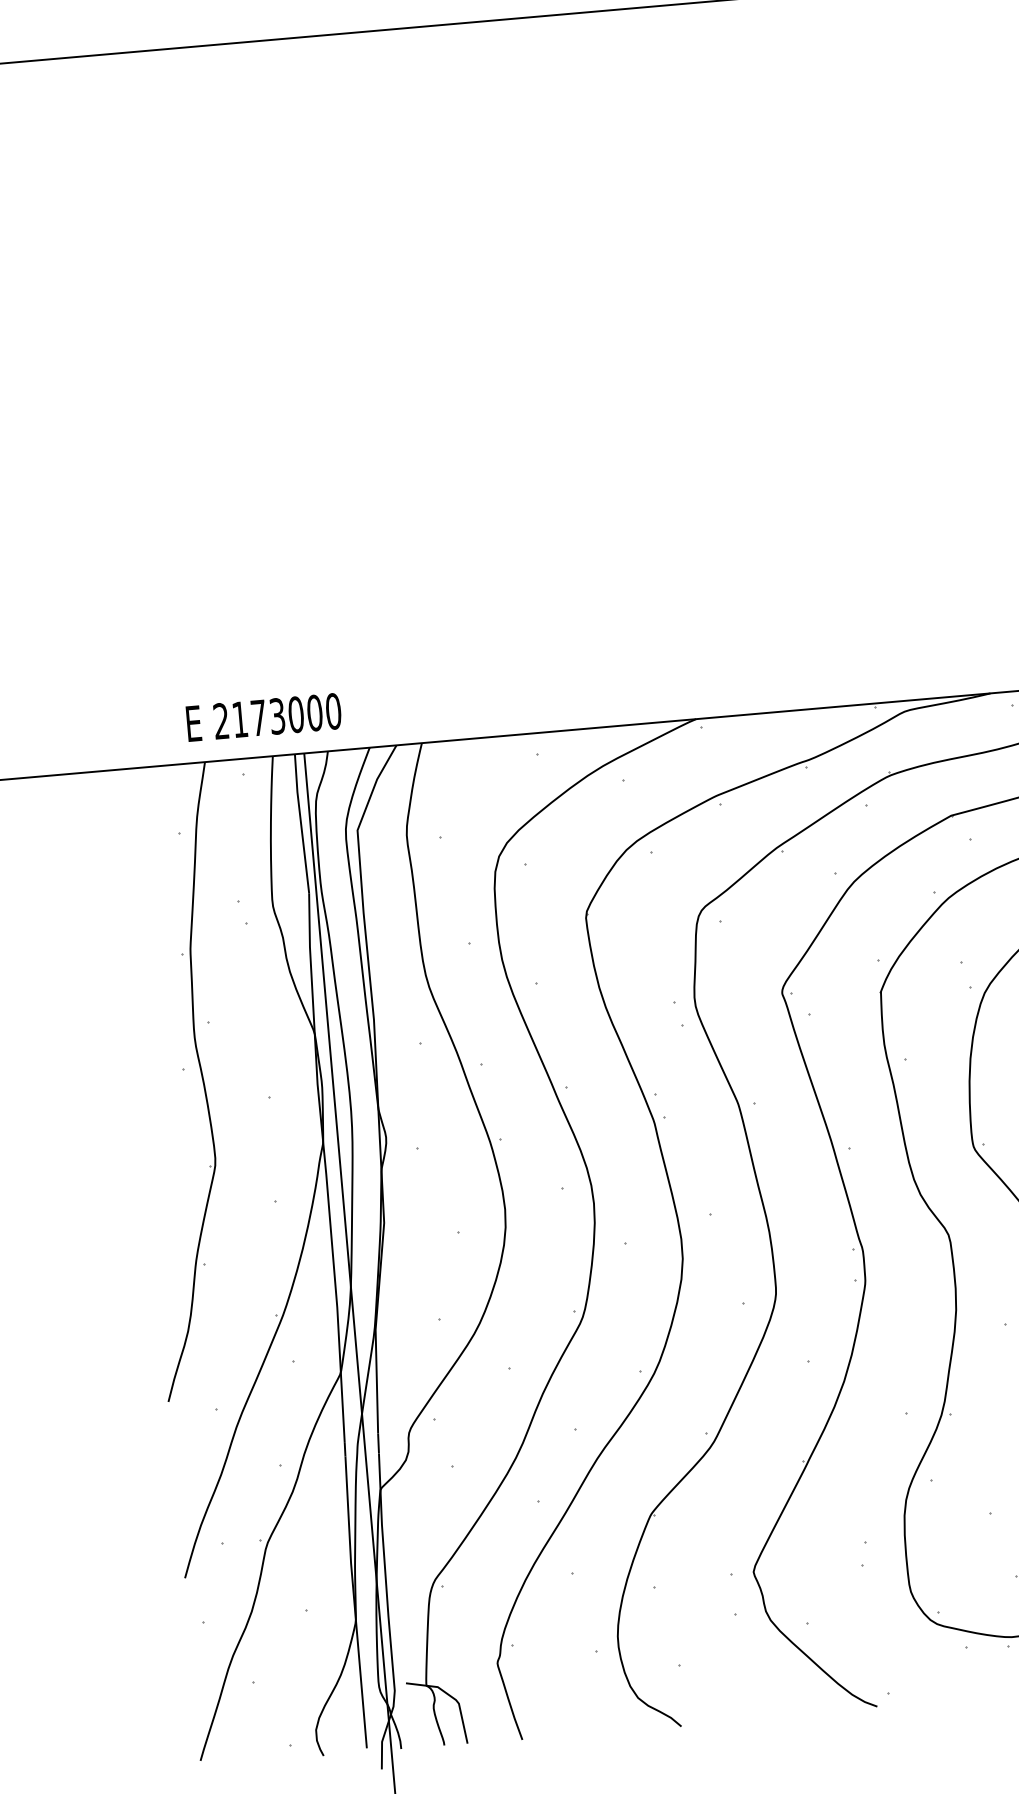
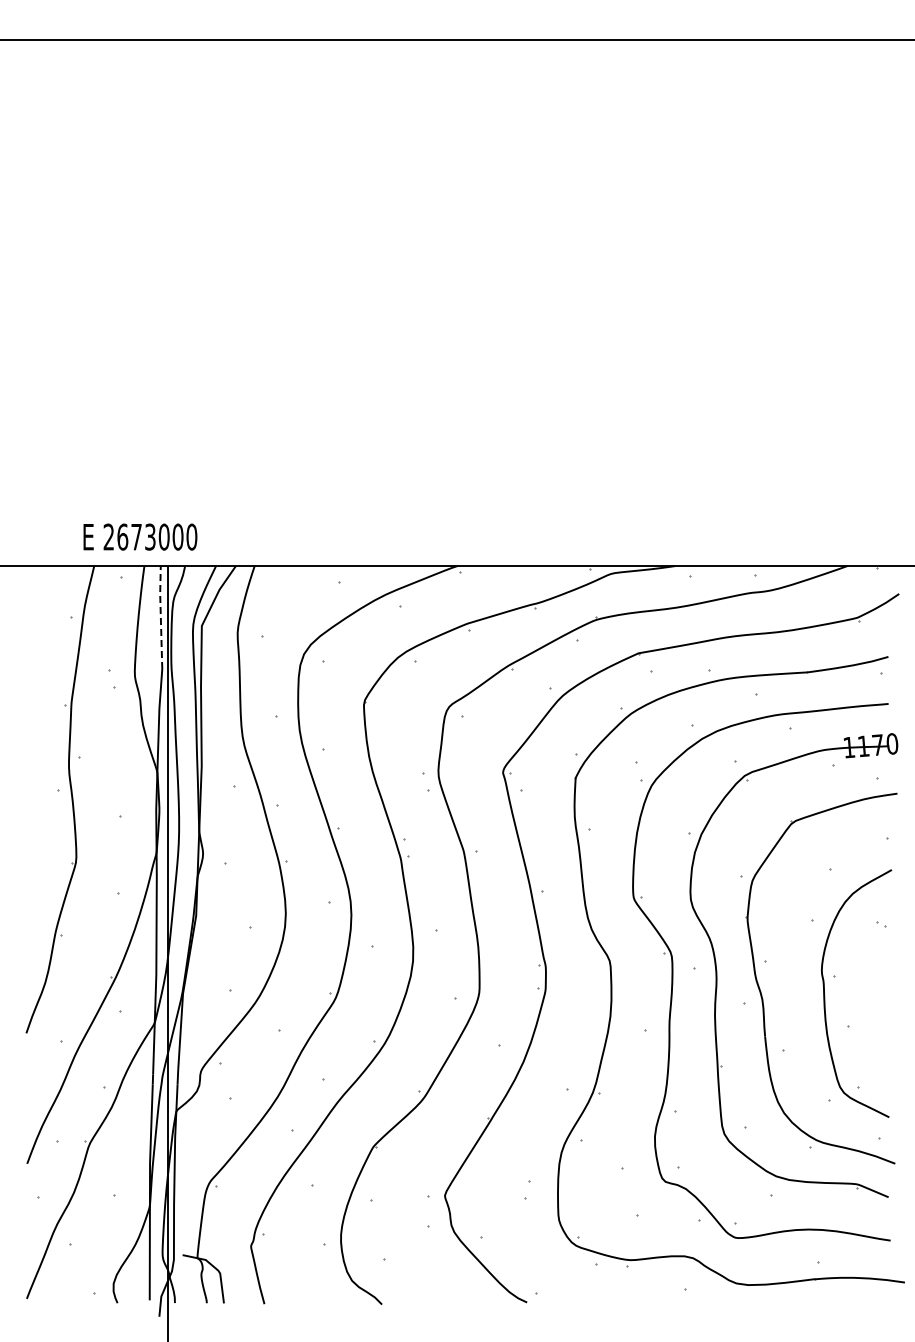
text: (239, 718) -> (122, 536), 2173000 -> 2673000
line: (300, 822) -> (160, 616), solid -> dashed

